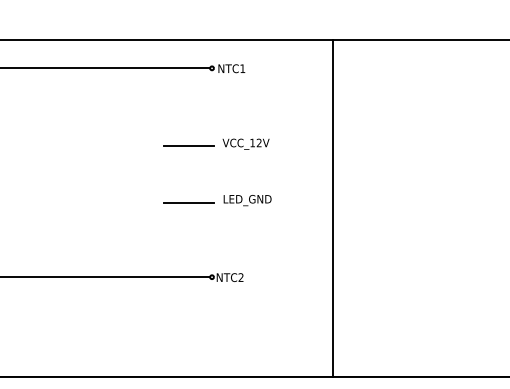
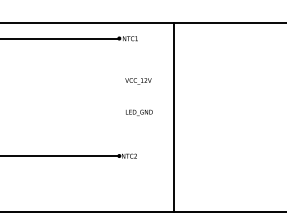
line: (189, 146) -> (106, 82), removed
line: (189, 203) -> (106, 114), removed
line: (333, 208) -> (174, 117), moved

